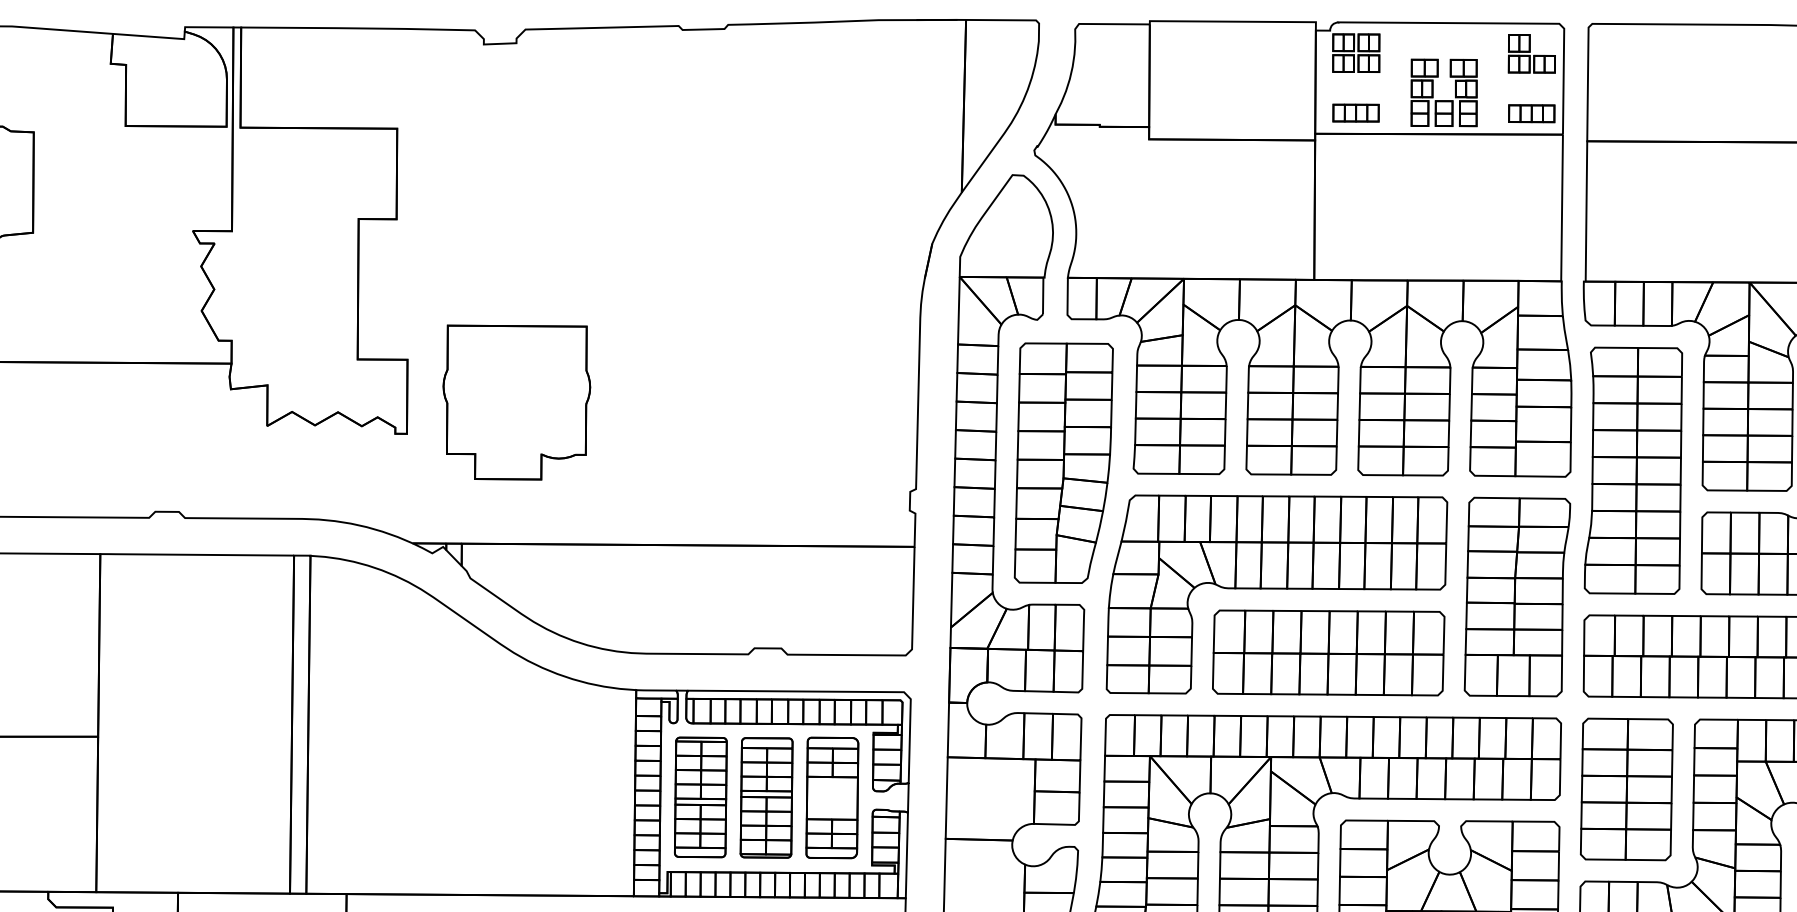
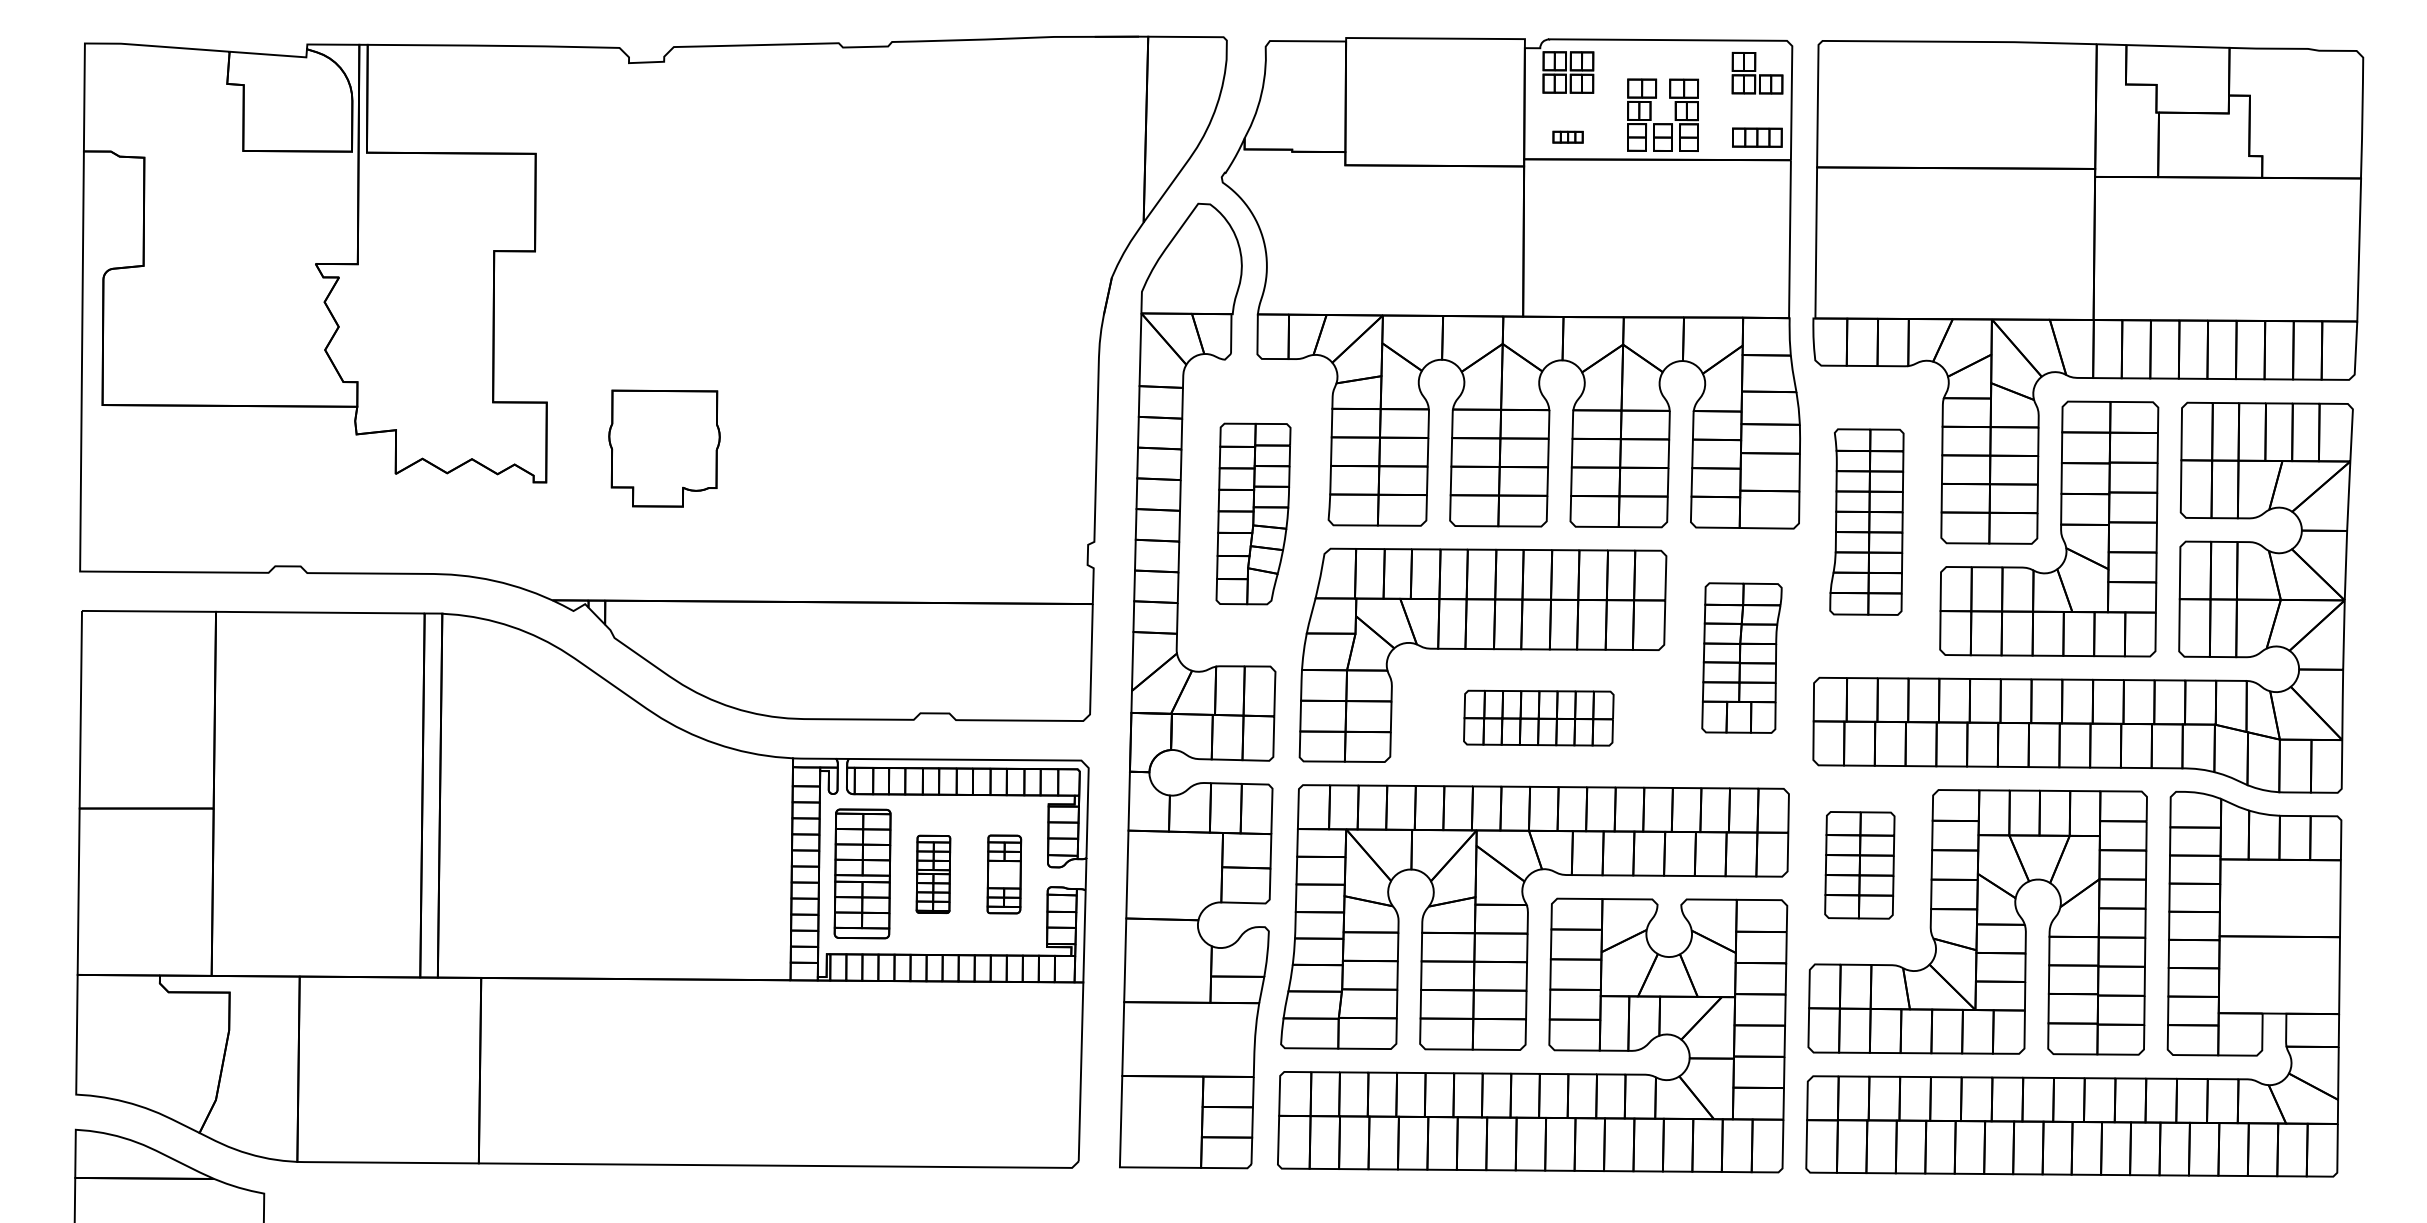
part: (1355, 113) -> (1567, 137), size x0.6
part: (516, 402) -> (664, 448), size x0.7
part: (1063, 462) -> (1253, 513), size x0.7
part: (1633, 470) -> (1866, 521), size x0.7
part: (1517, 596) -> (1741, 657), size x0.7
part: (1328, 652) -> (1538, 717), size x0.6
part: (1626, 789) -> (1859, 865), size x0.7
part: (766, 798) -> (933, 874), size x0.6
part: (832, 798) -> (1004, 874), size x0.6

